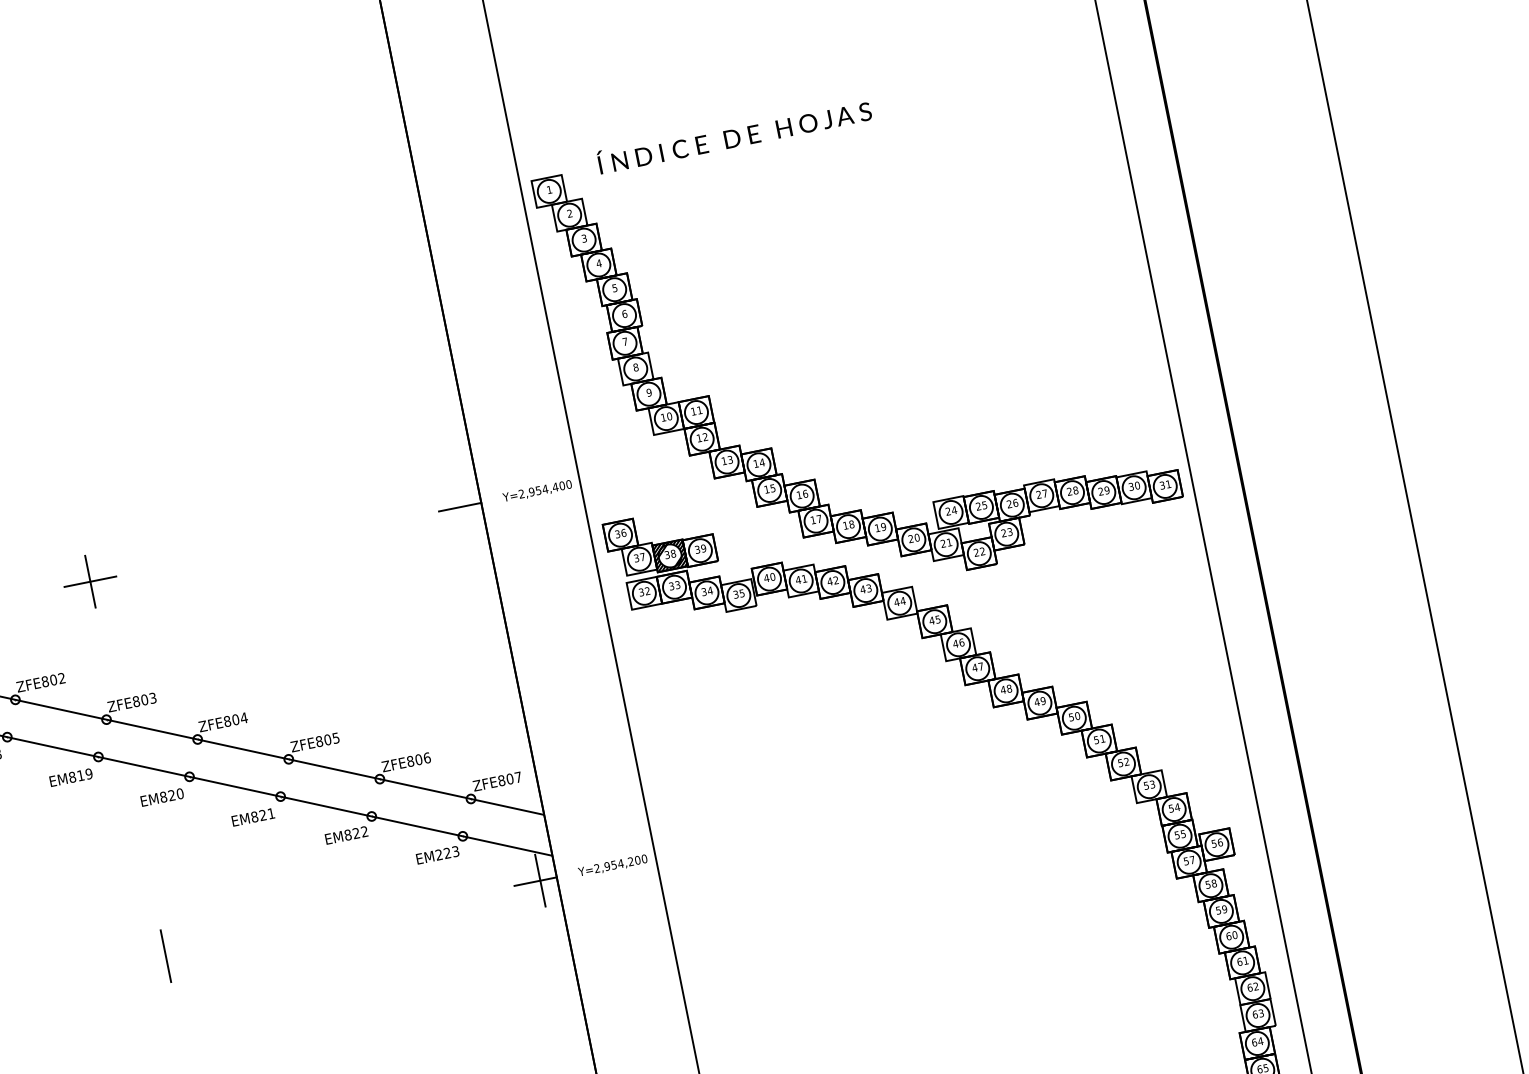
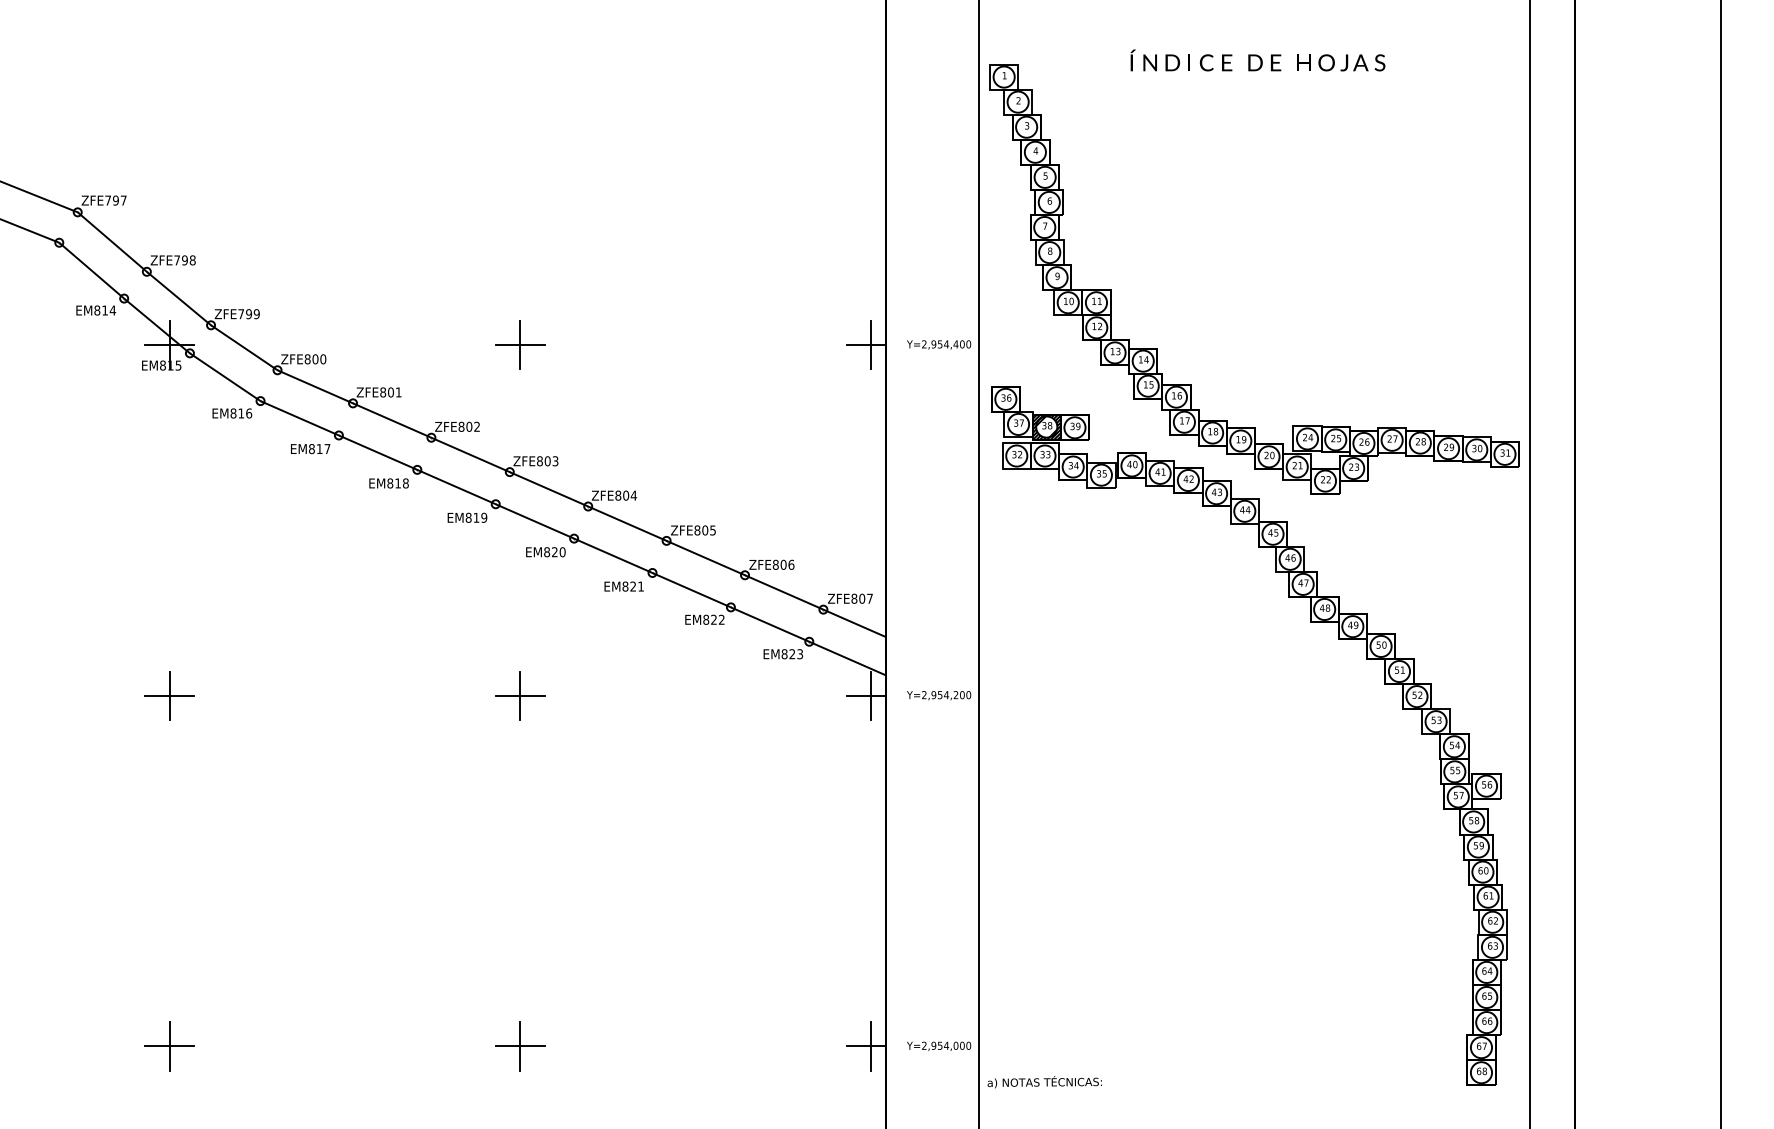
text: (734, 135) -> (1257, 60), moved
line: (465, 505) -> (871, 344), added
text: (439, 855) -> (784, 654), EM223 -> EM823
line: (166, 955) -> (520, 695), added

